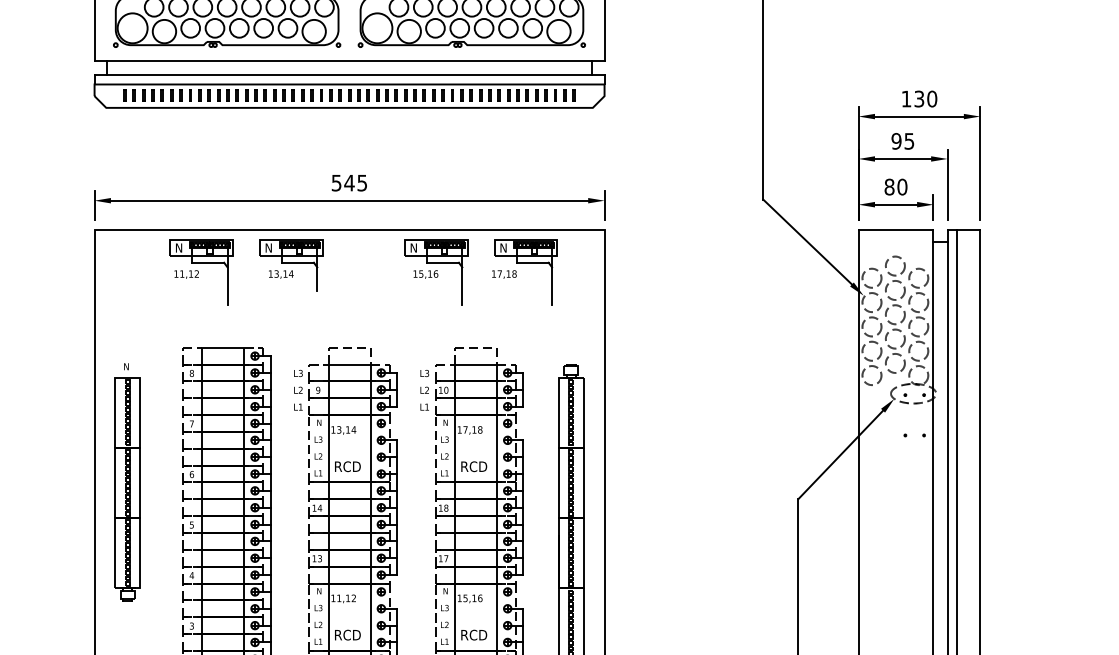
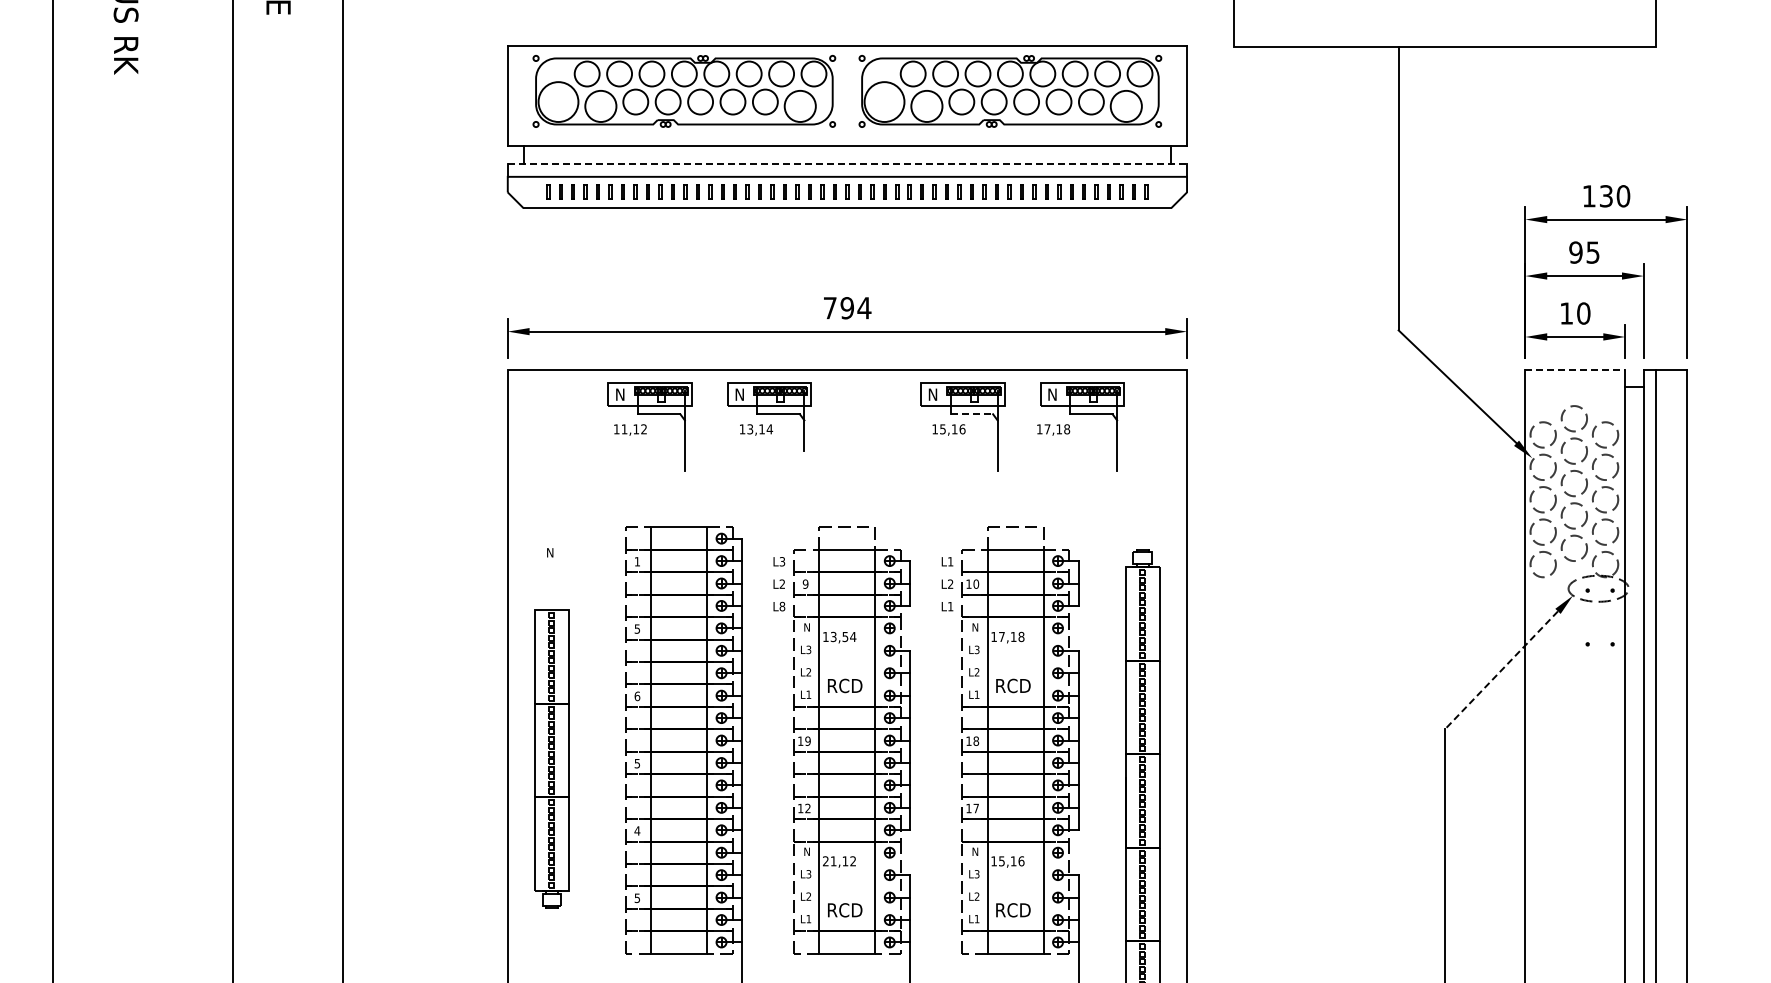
line: (349, 75) -> (847, 164), solid -> dashed
text: (349, 183) -> (847, 308), 545 -> 794
text: (889, 187) -> (1566, 313), 80 -> 10
line: (896, 229) -> (1575, 370), solid -> dashed
line: (443, 262) -> (972, 414), solid -> dashed
text: (191, 373) -> (637, 561), 8 -> 1
text: (426, 373) -> (950, 561), L3 -> L1
text: (300, 407) -> (782, 606), L1 -> L8
text: (191, 423) -> (636, 628), 7 -> 5
text: (348, 430) -> (845, 637), 13,14 -> 13,54
line: (840, 455) -> (1501, 670), solid -> dashed
part: (127, 488) -> (551, 758), moved
text: (319, 507) -> (807, 740), 14 -> 19
text: (319, 558) -> (807, 808), 13 -> 12
text: (333, 598) -> (825, 861), 11,12 -> 21,12
text: (191, 625) -> (637, 897), 3 -> 5

